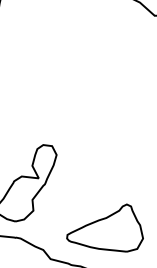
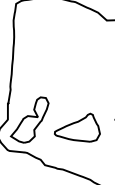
part: (105, 227) -> (77, 127), moved

